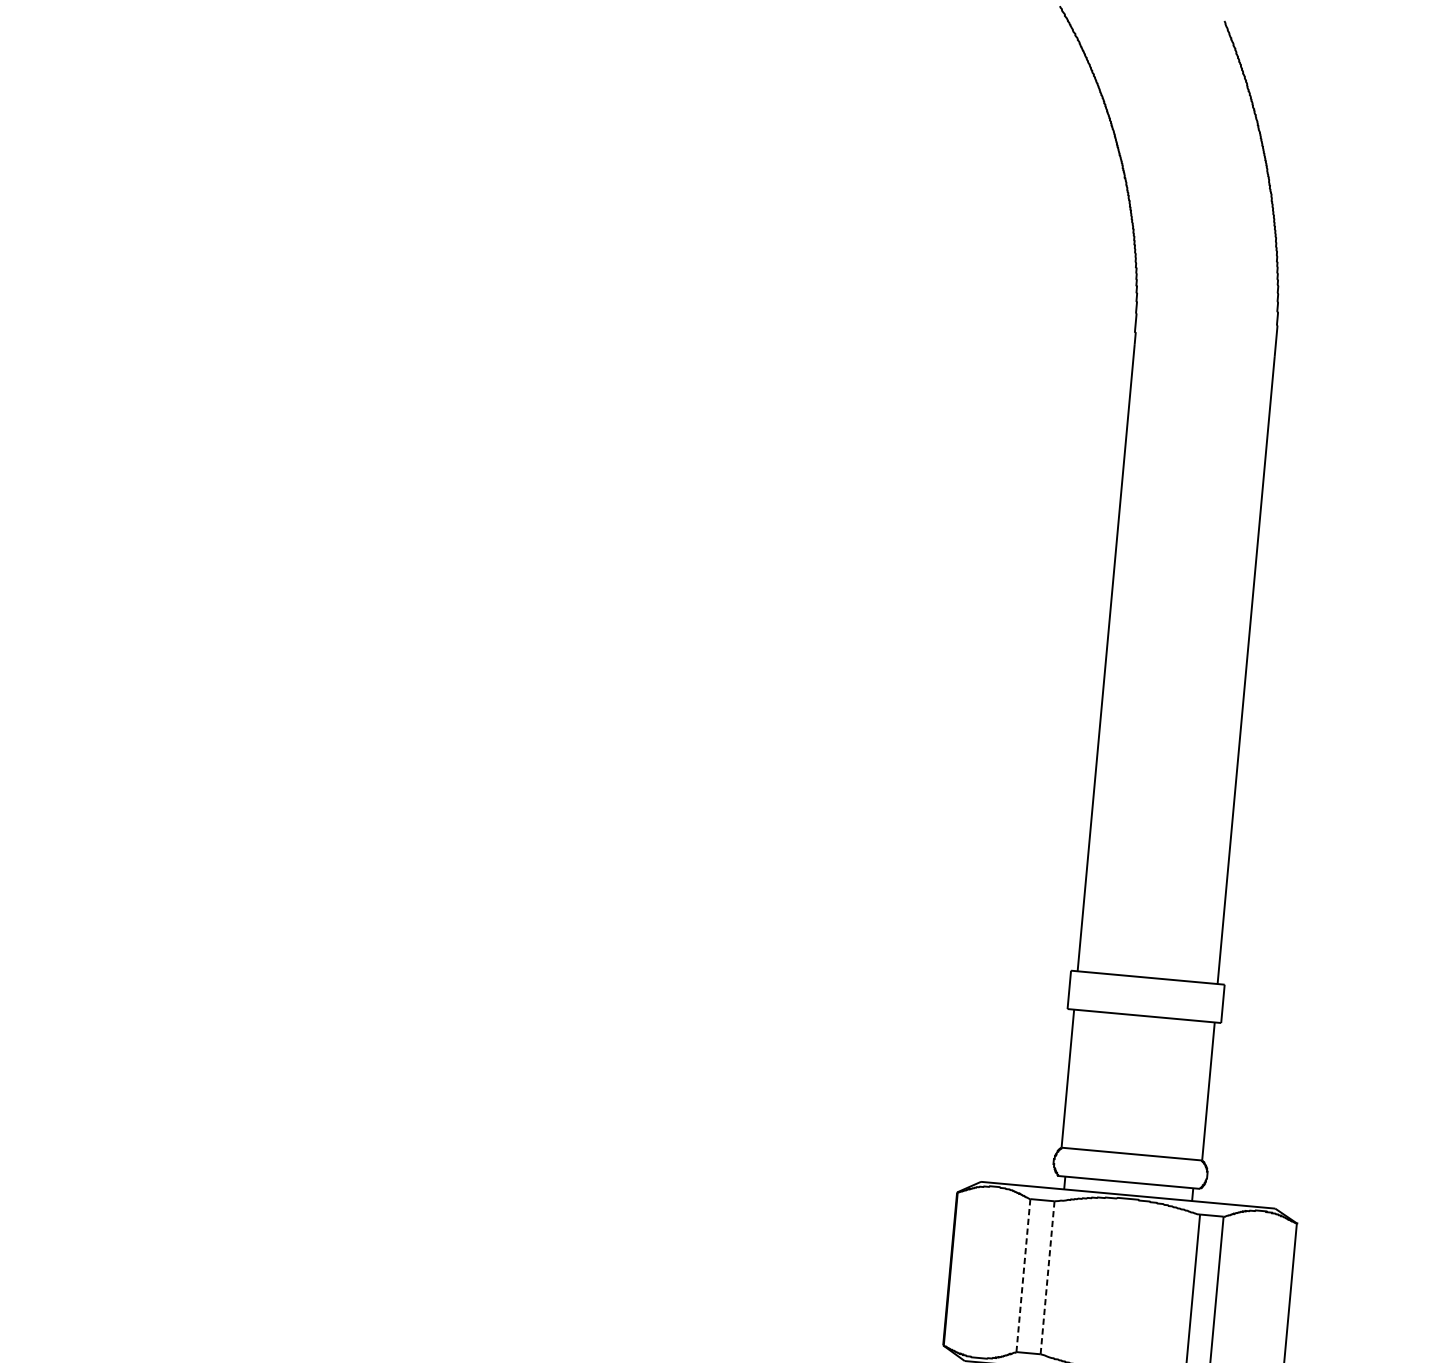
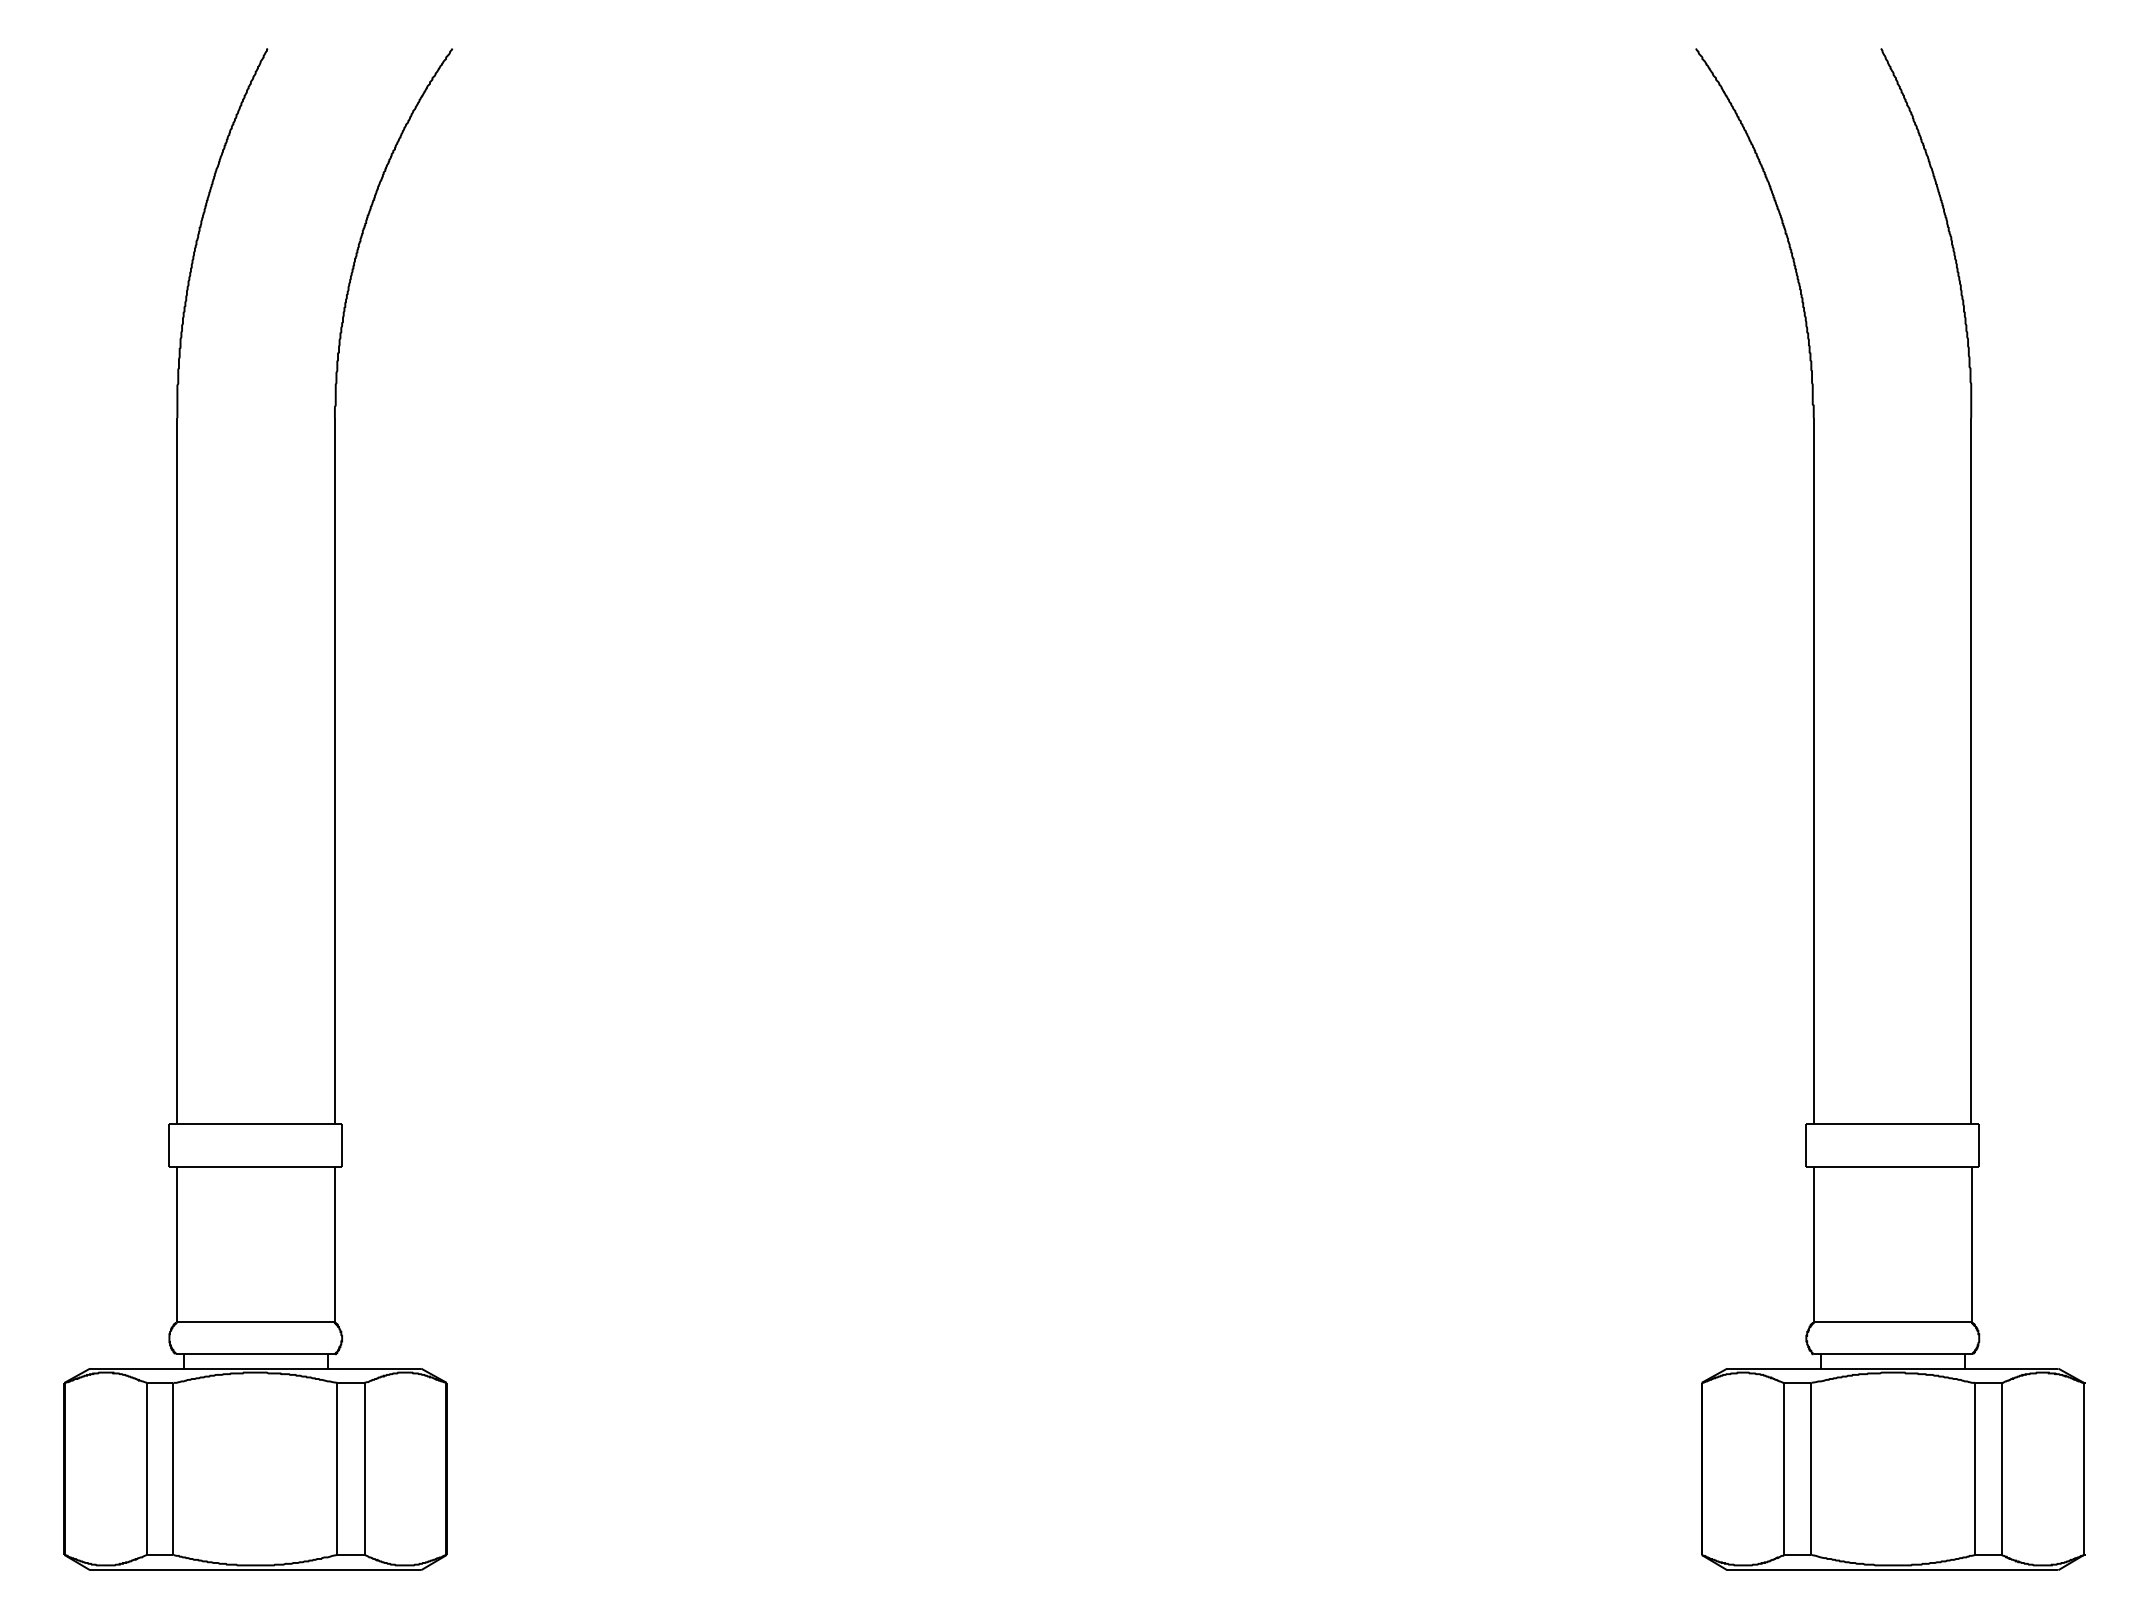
line: (1023, 1275) -> (1784, 1468), dashed -> solid
line: (1047, 1278) -> (1811, 1469), dashed -> solid

